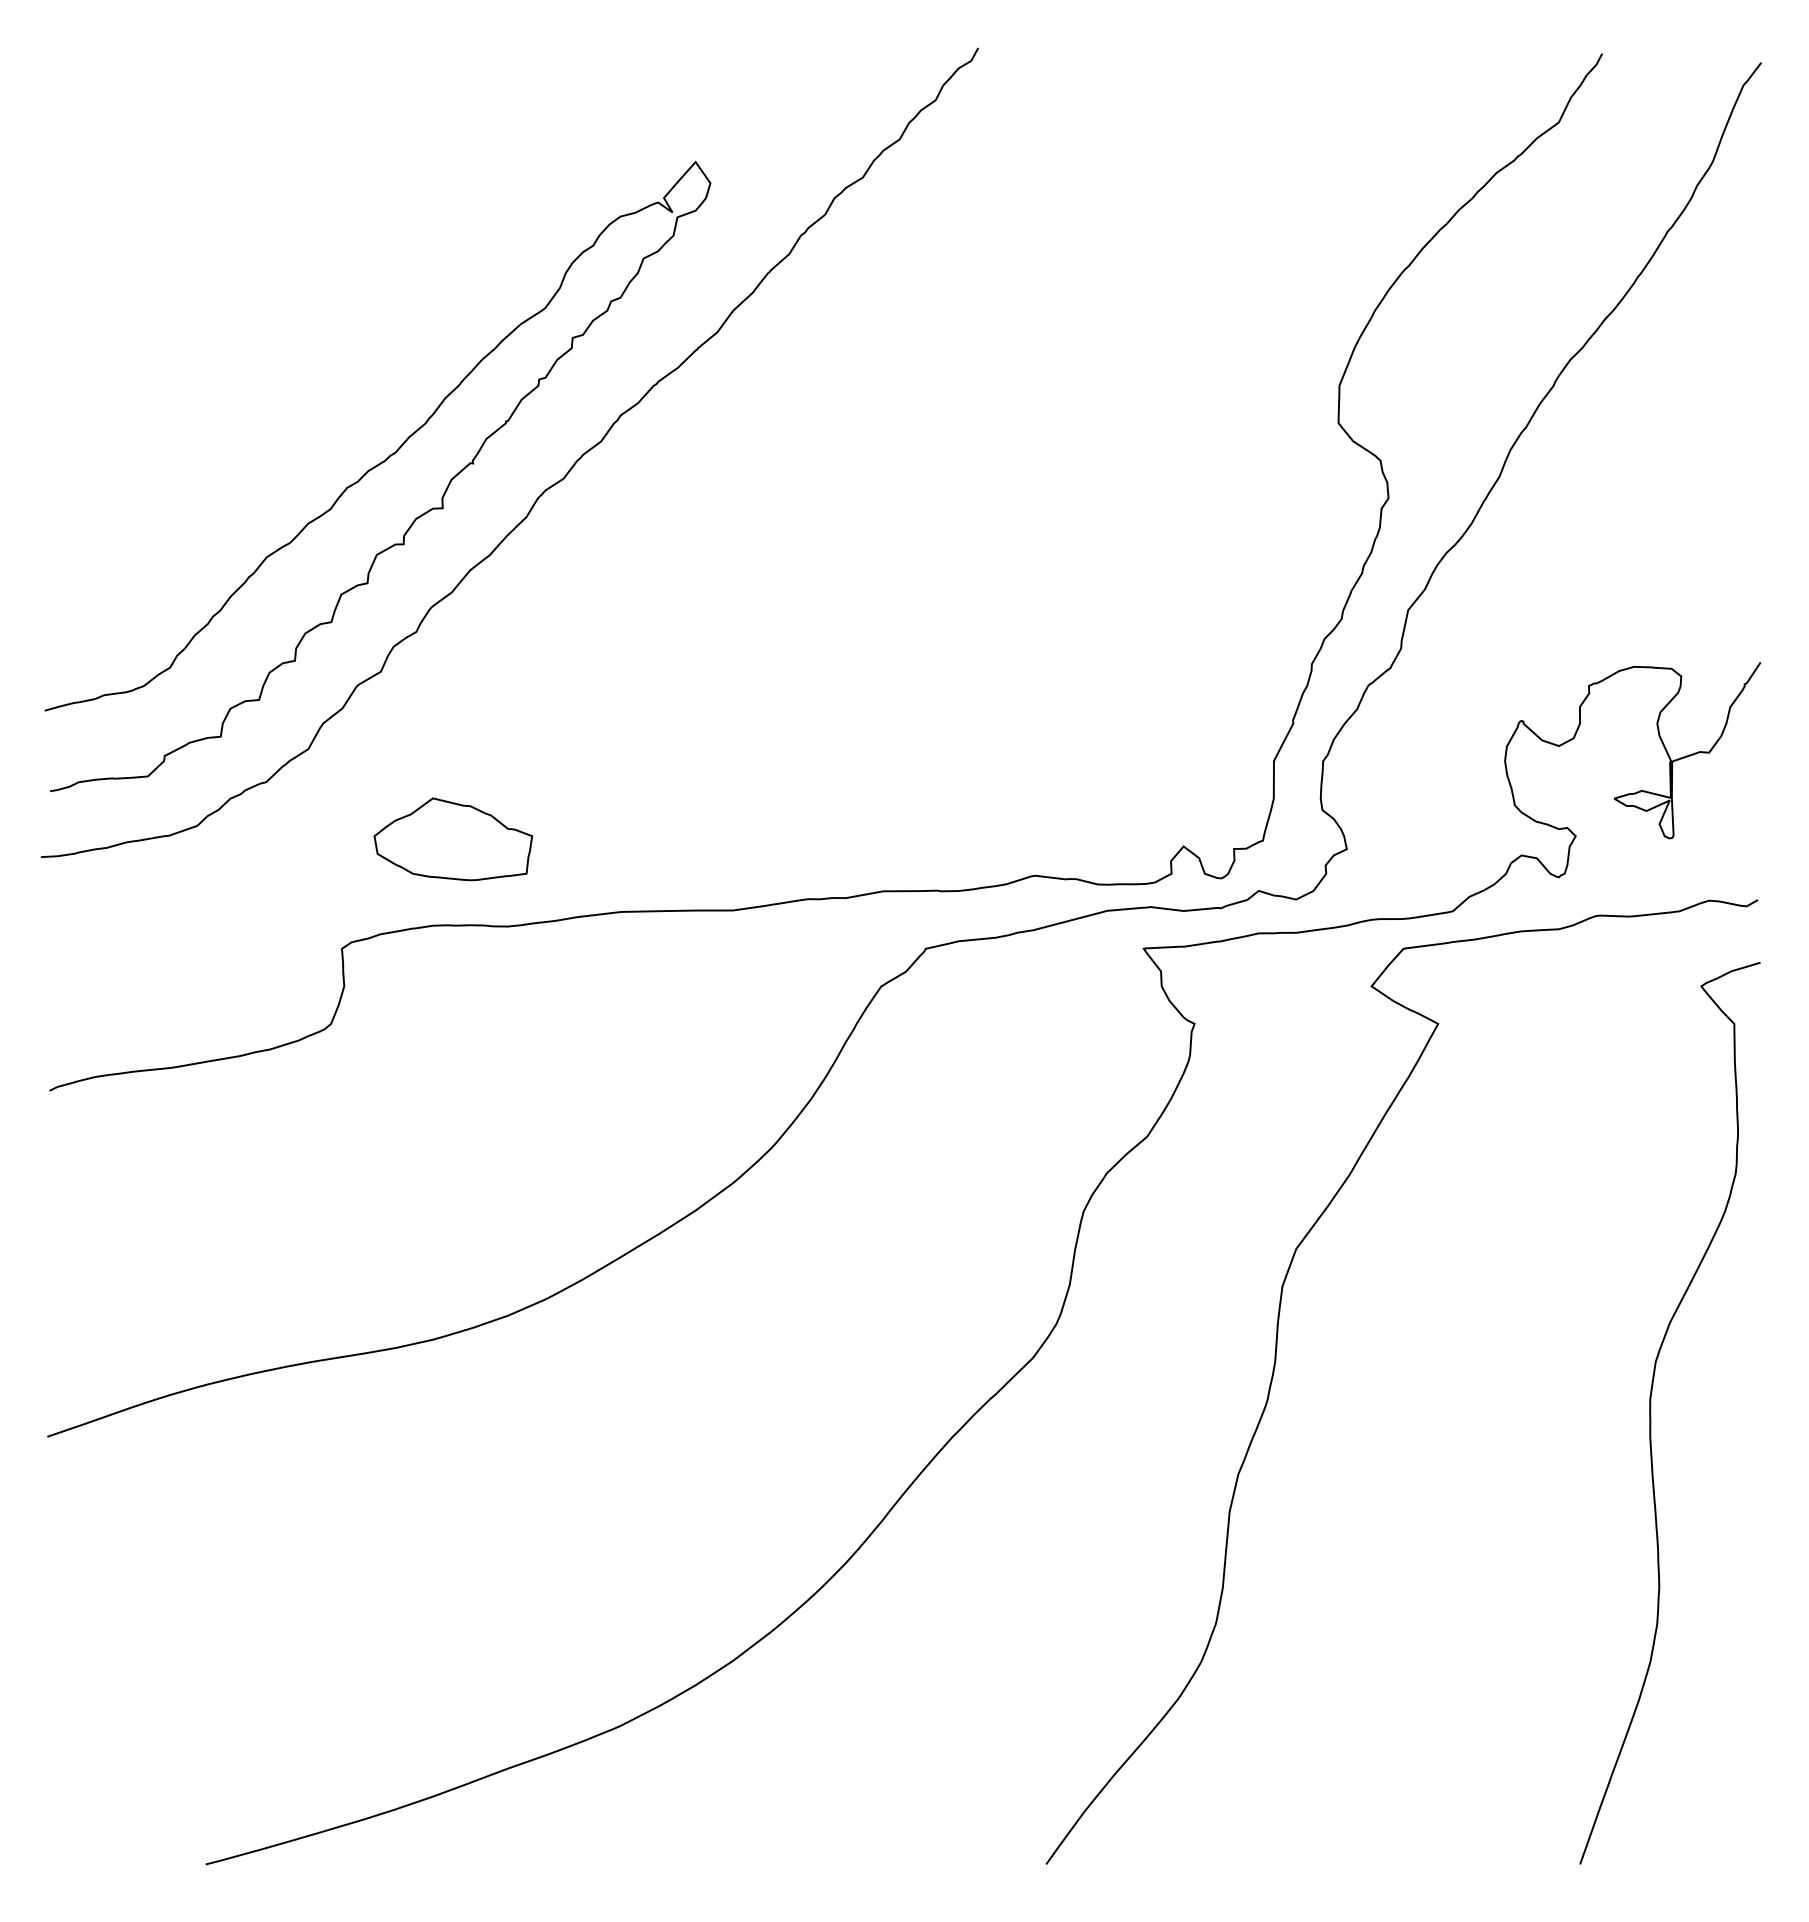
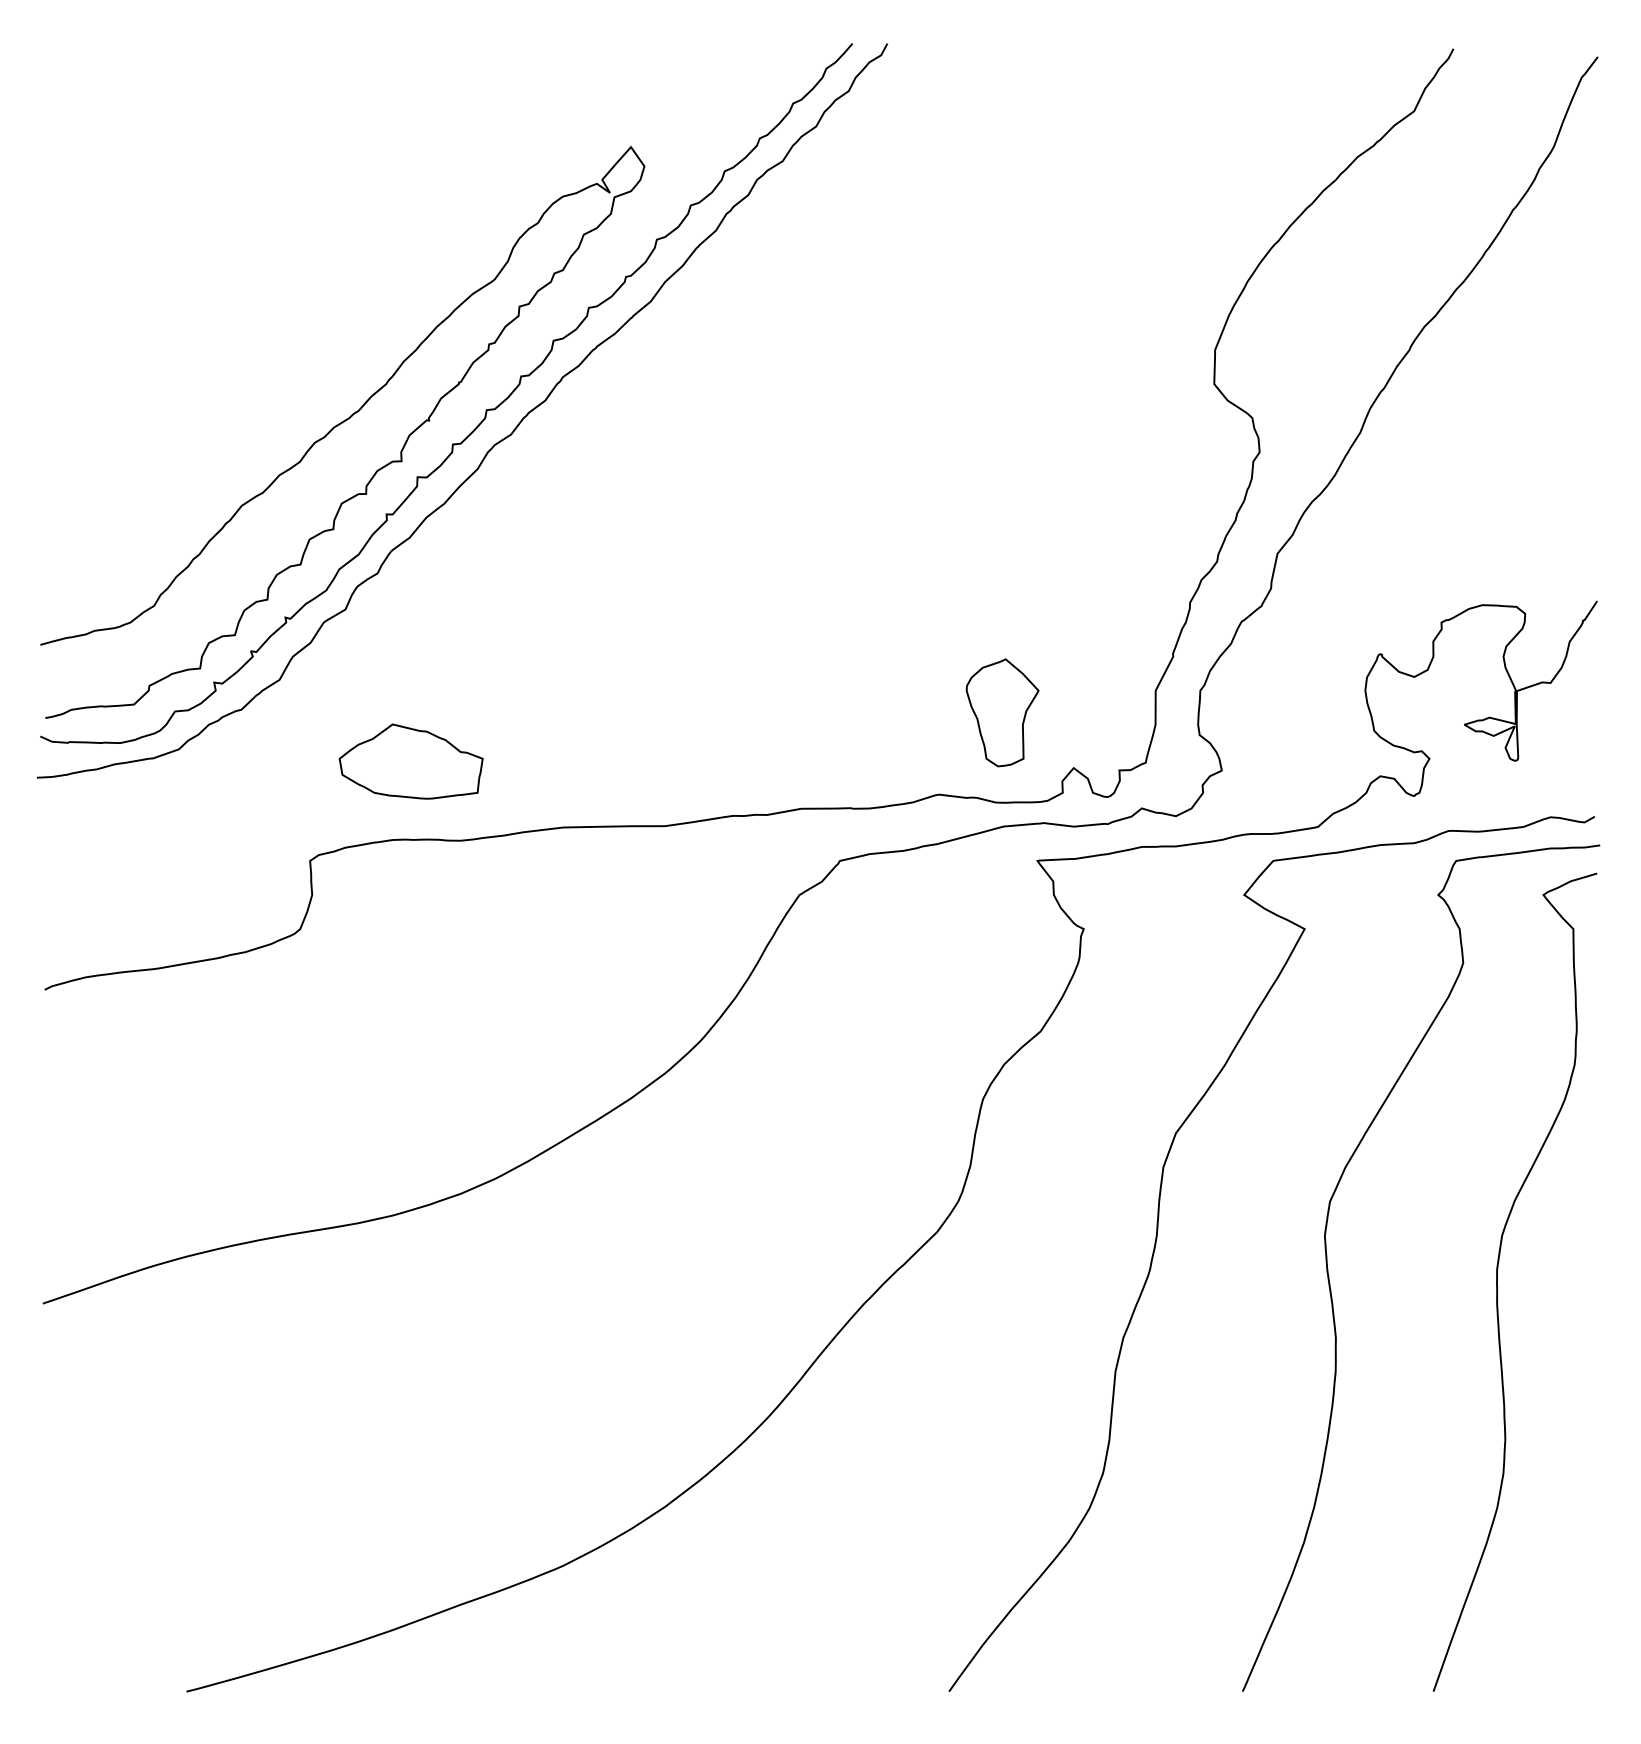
curve: (535, 451) -> (485, 409), added
part: (1105, 785) -> (1002, 712), added
curve: (1466, 1414) -> (1330, 1283), added

